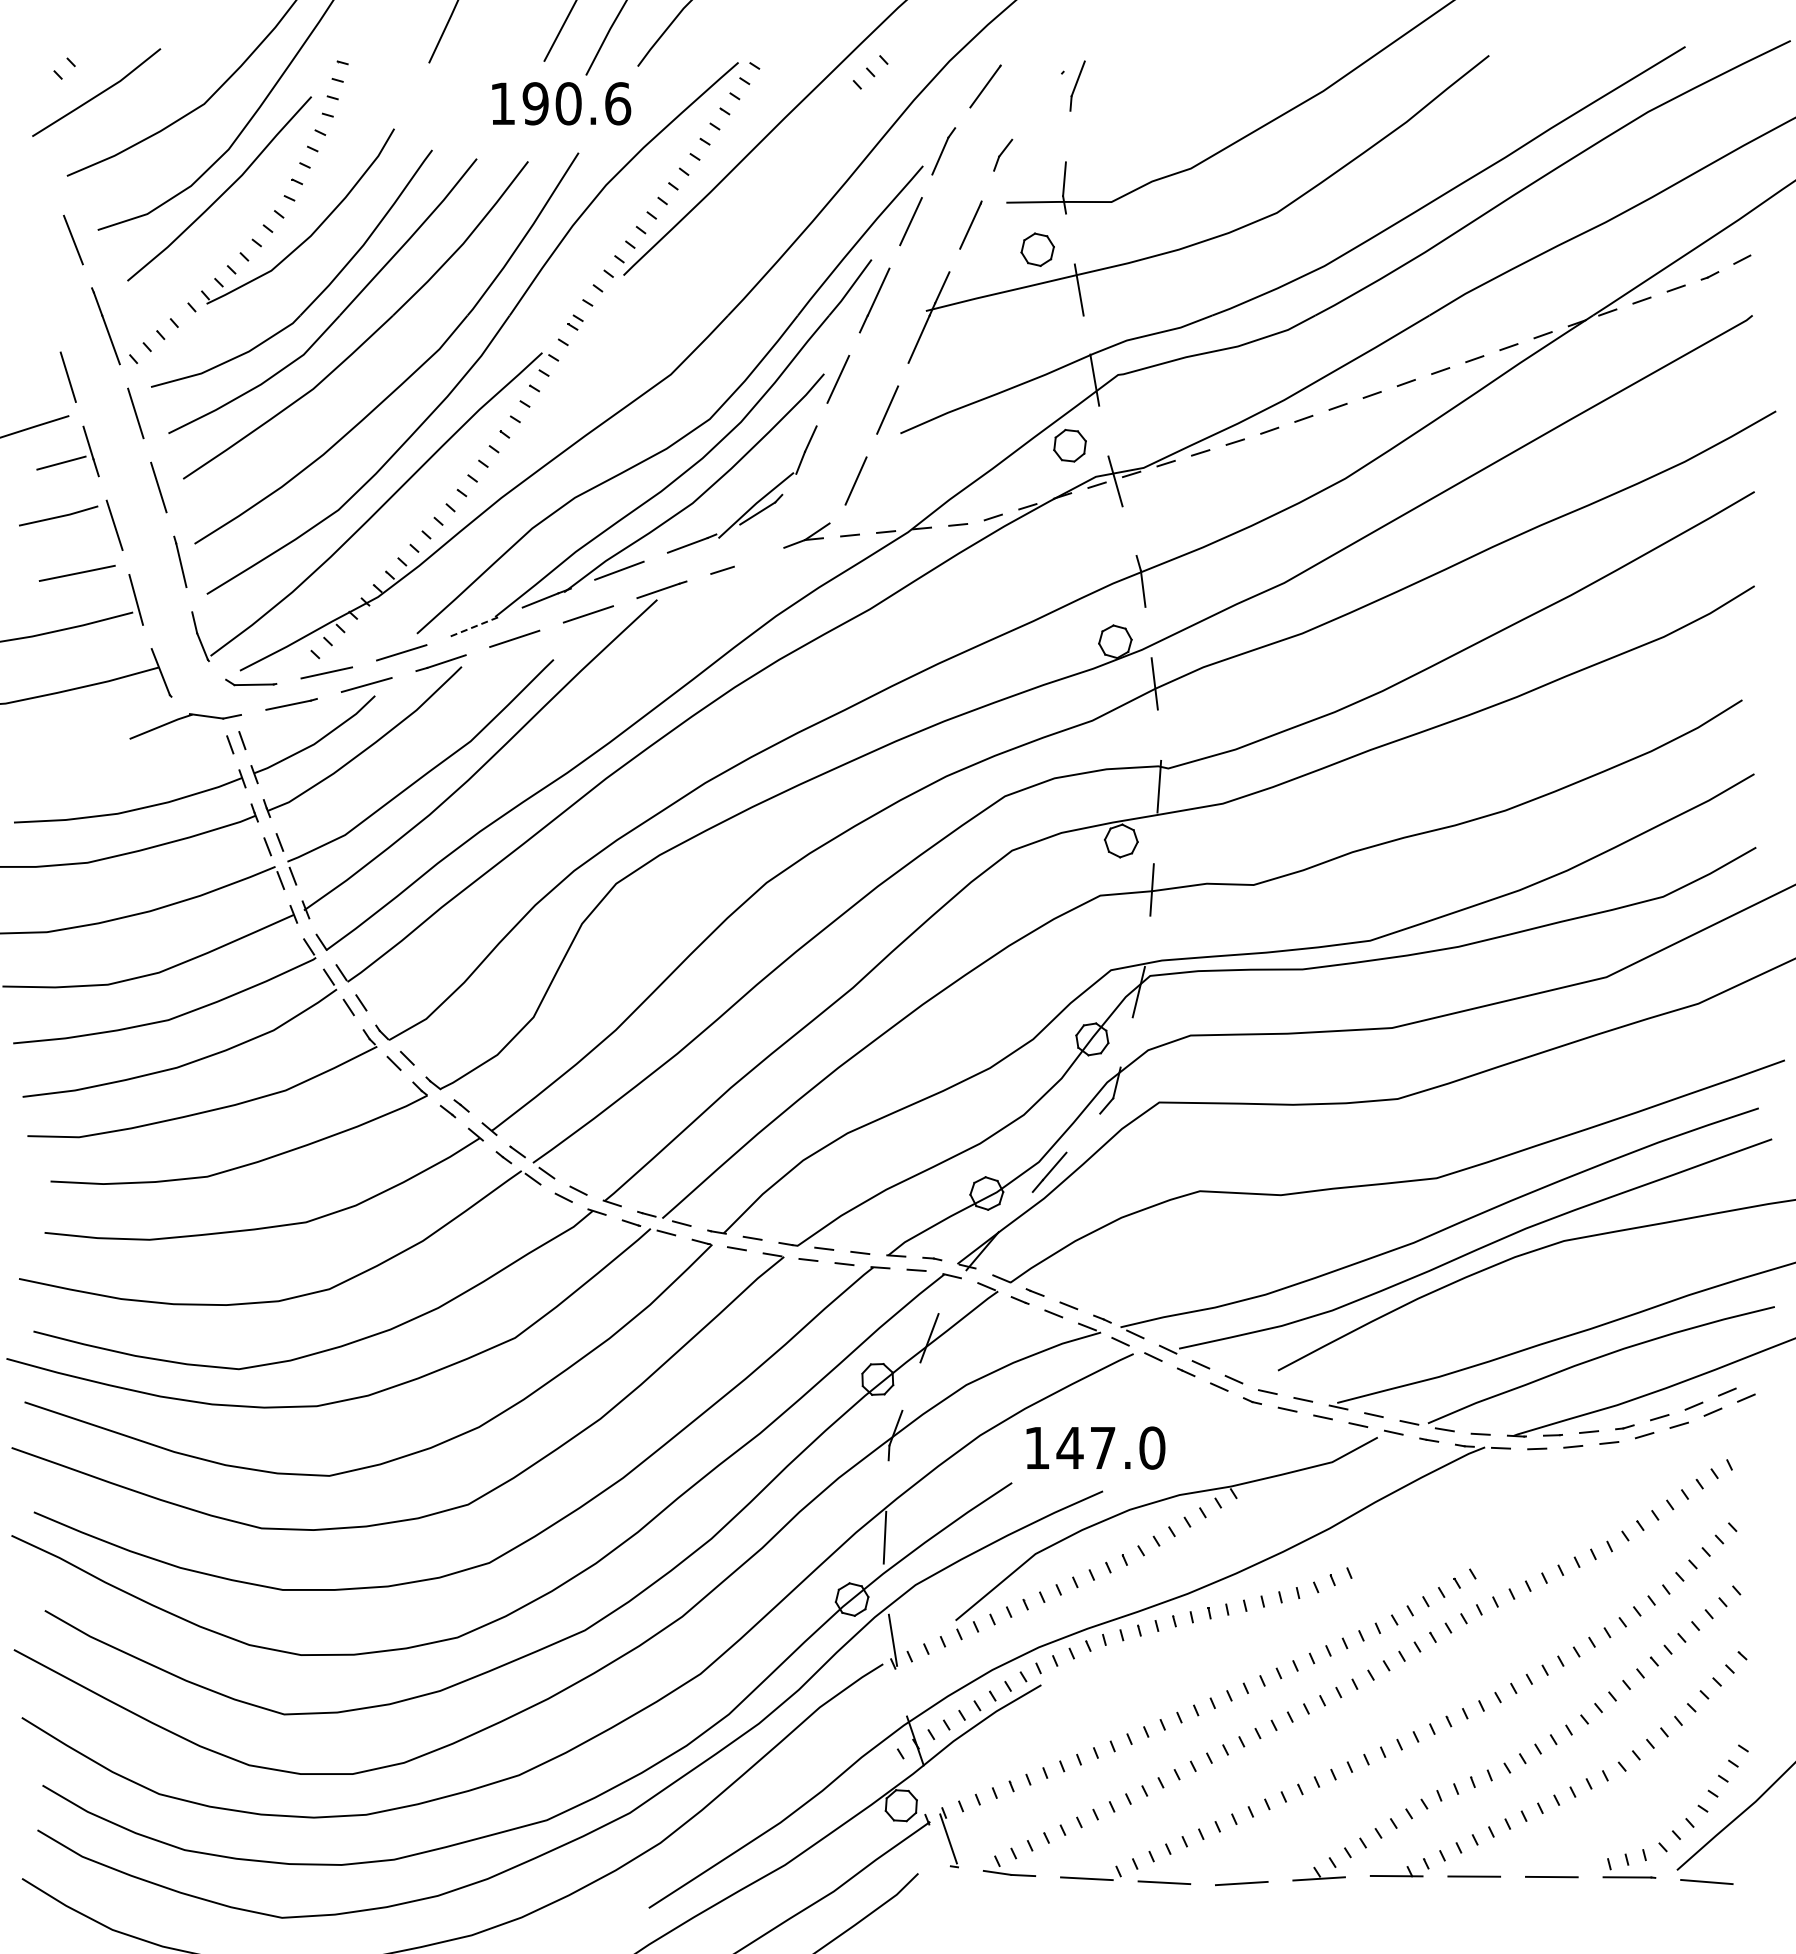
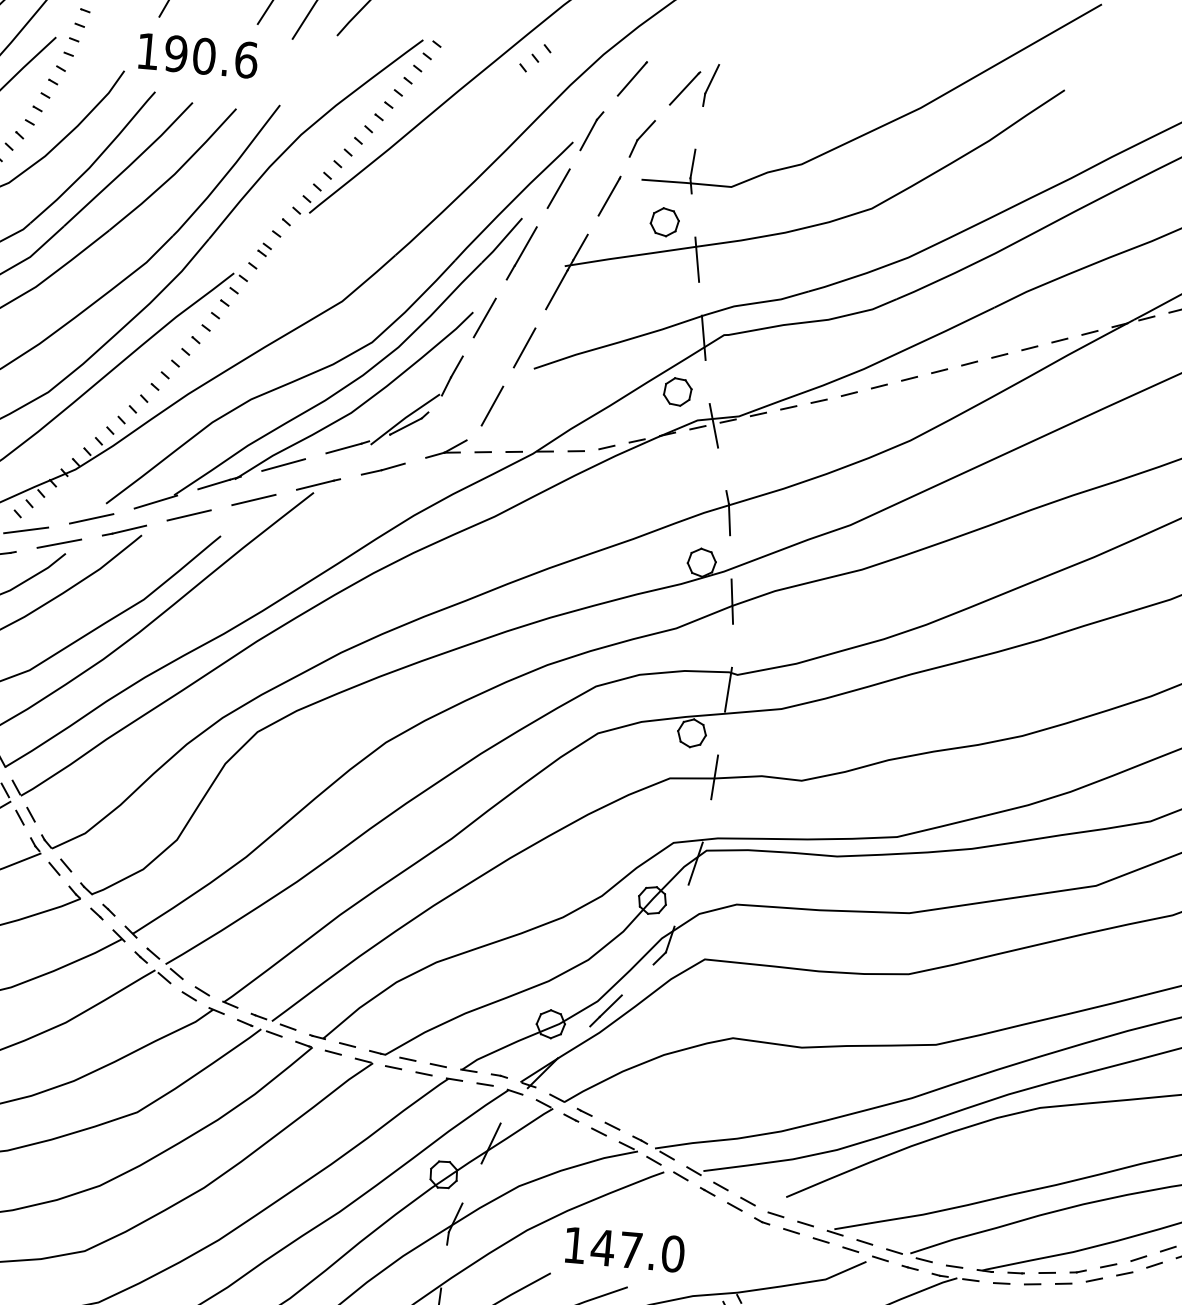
line: (1046, 92) -> (684, 88), added
text: (561, 103) -> (198, 55), moved
part: (1002, 155) -> (641, 139), size x1.43
line: (746, 561) -> (392, 466), added
line: (474, 626) -> (155, 501), dashed -> solid

